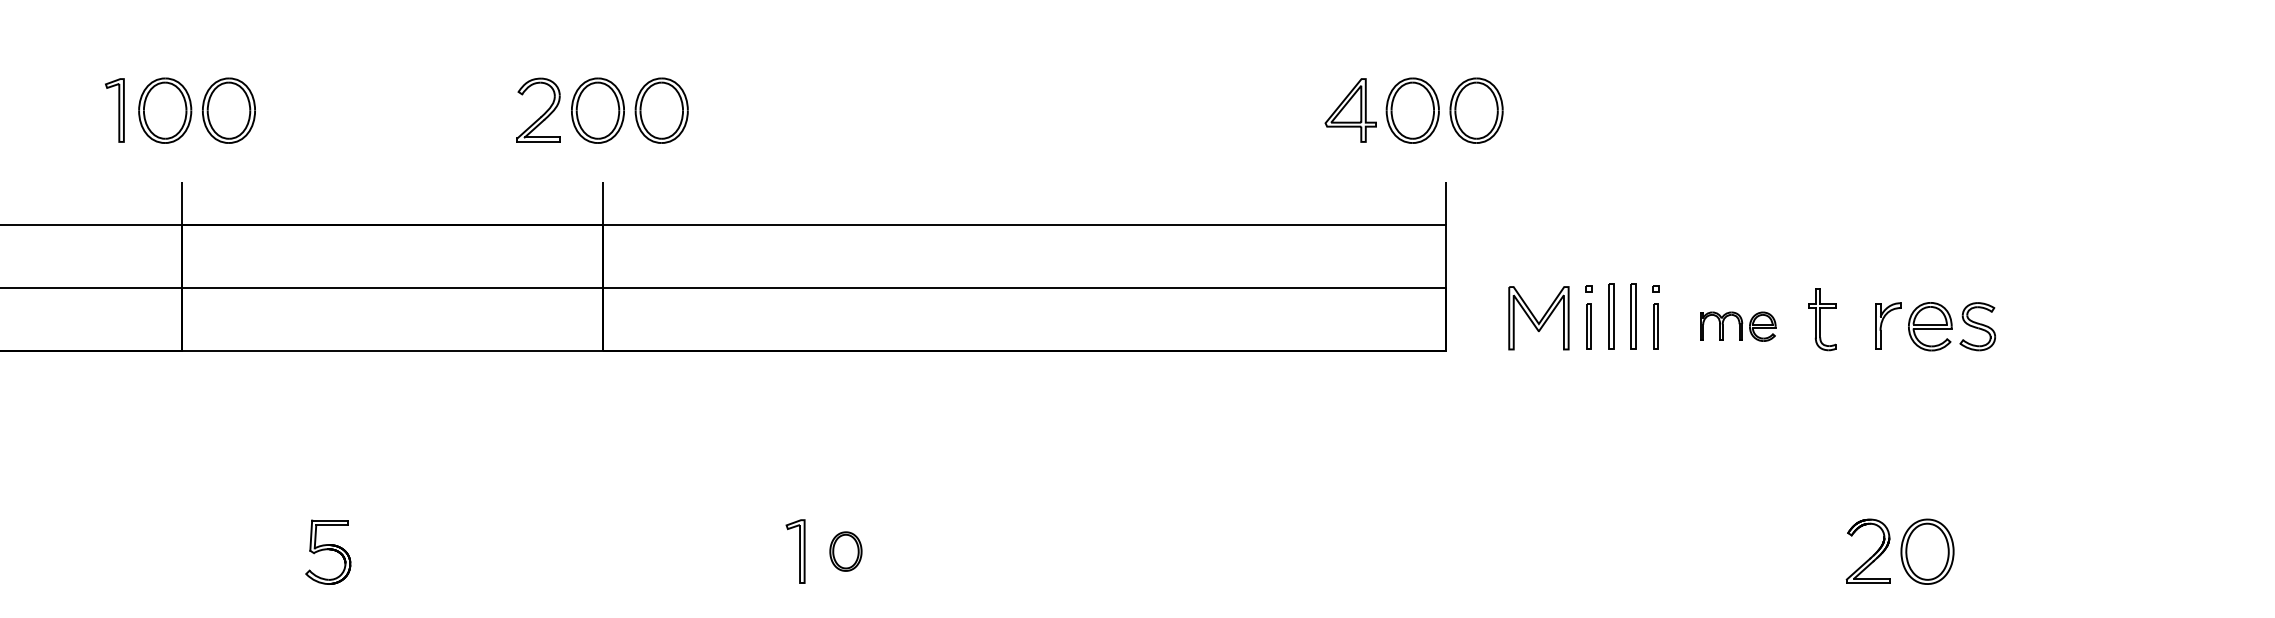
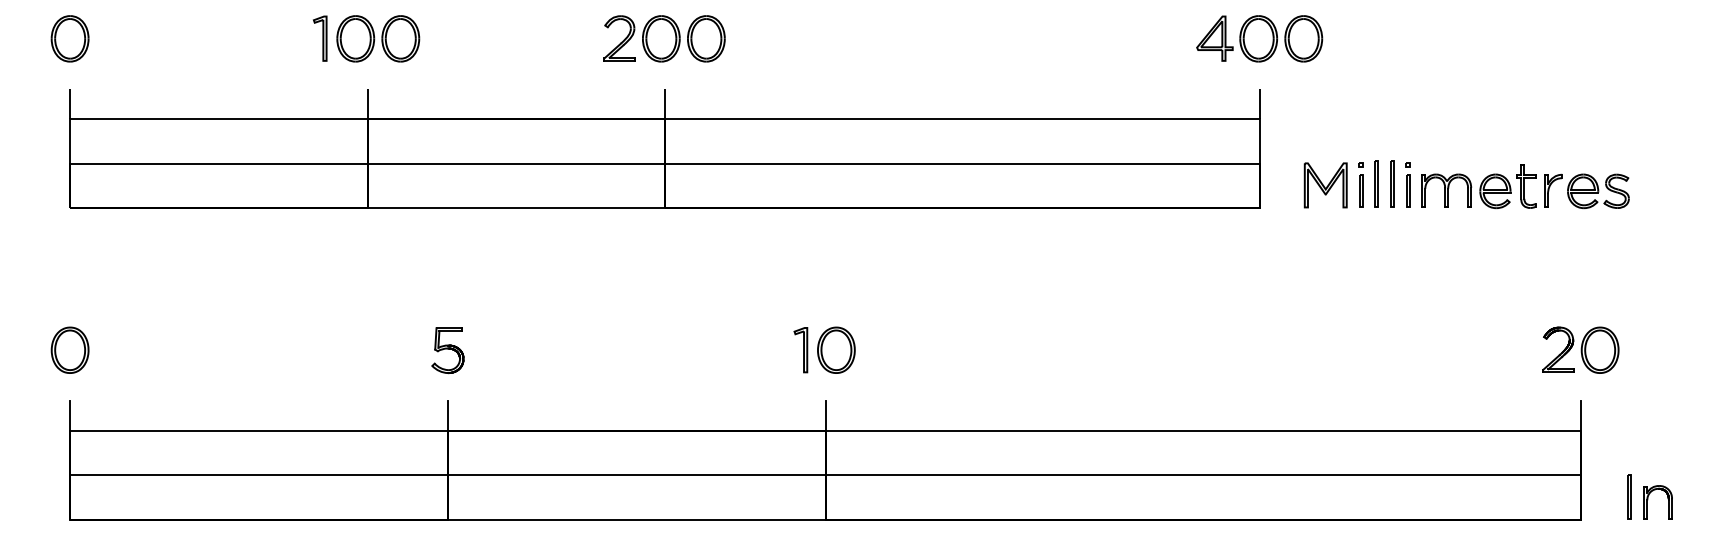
part: (1413, 110) -> (1259, 38), moved
part: (1738, 326) -> (1466, 191), size x1.67
part: (1935, 326) -> (1586, 191), moved
part: (846, 550) -> (836, 349), size x1.67
part: (327, 552) -> (447, 350), moved

